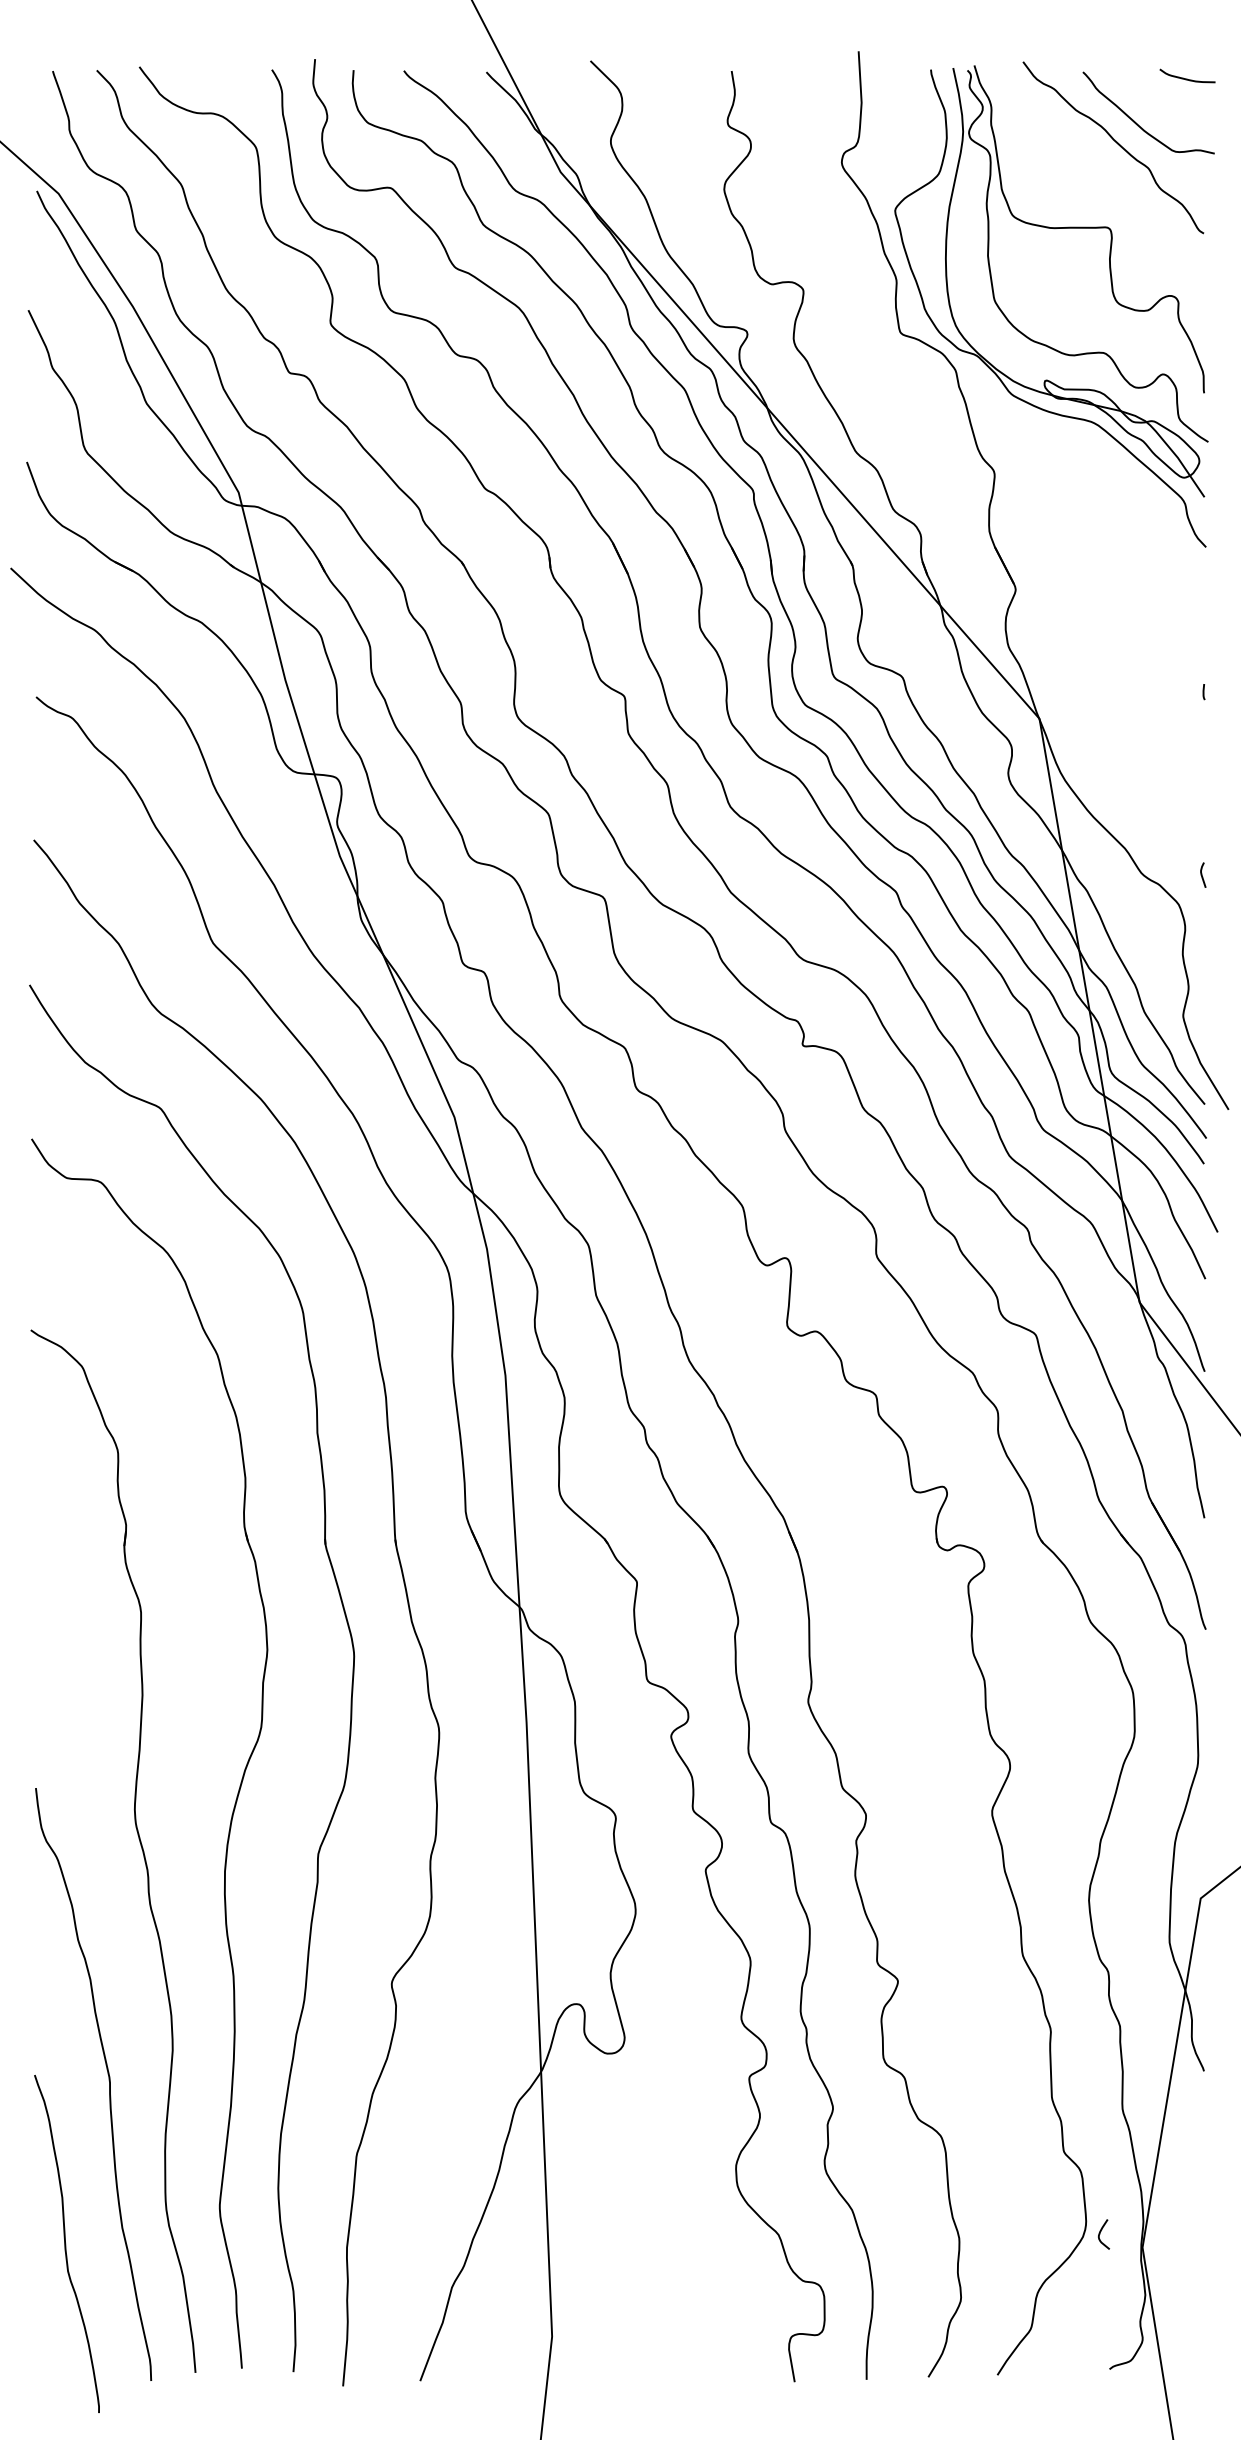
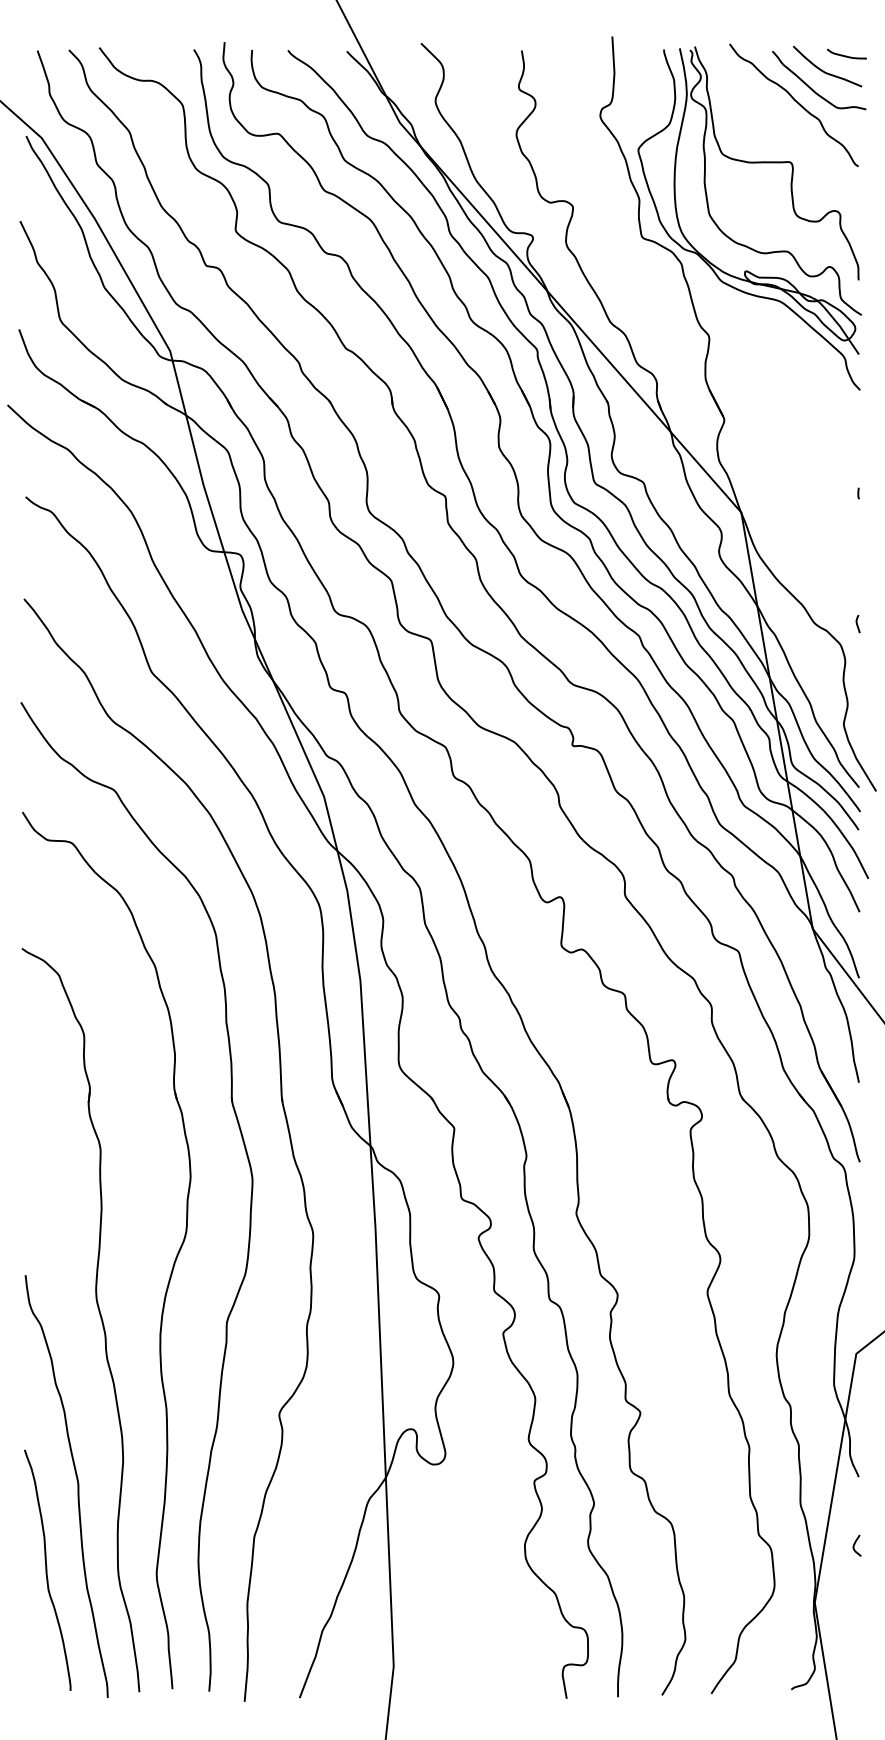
curve: (1156, 100) -> (824, 71), added
curve: (1100, 2234) -> (854, 1545), moved
curve: (66, 2243) -> (47, 1570), moved

